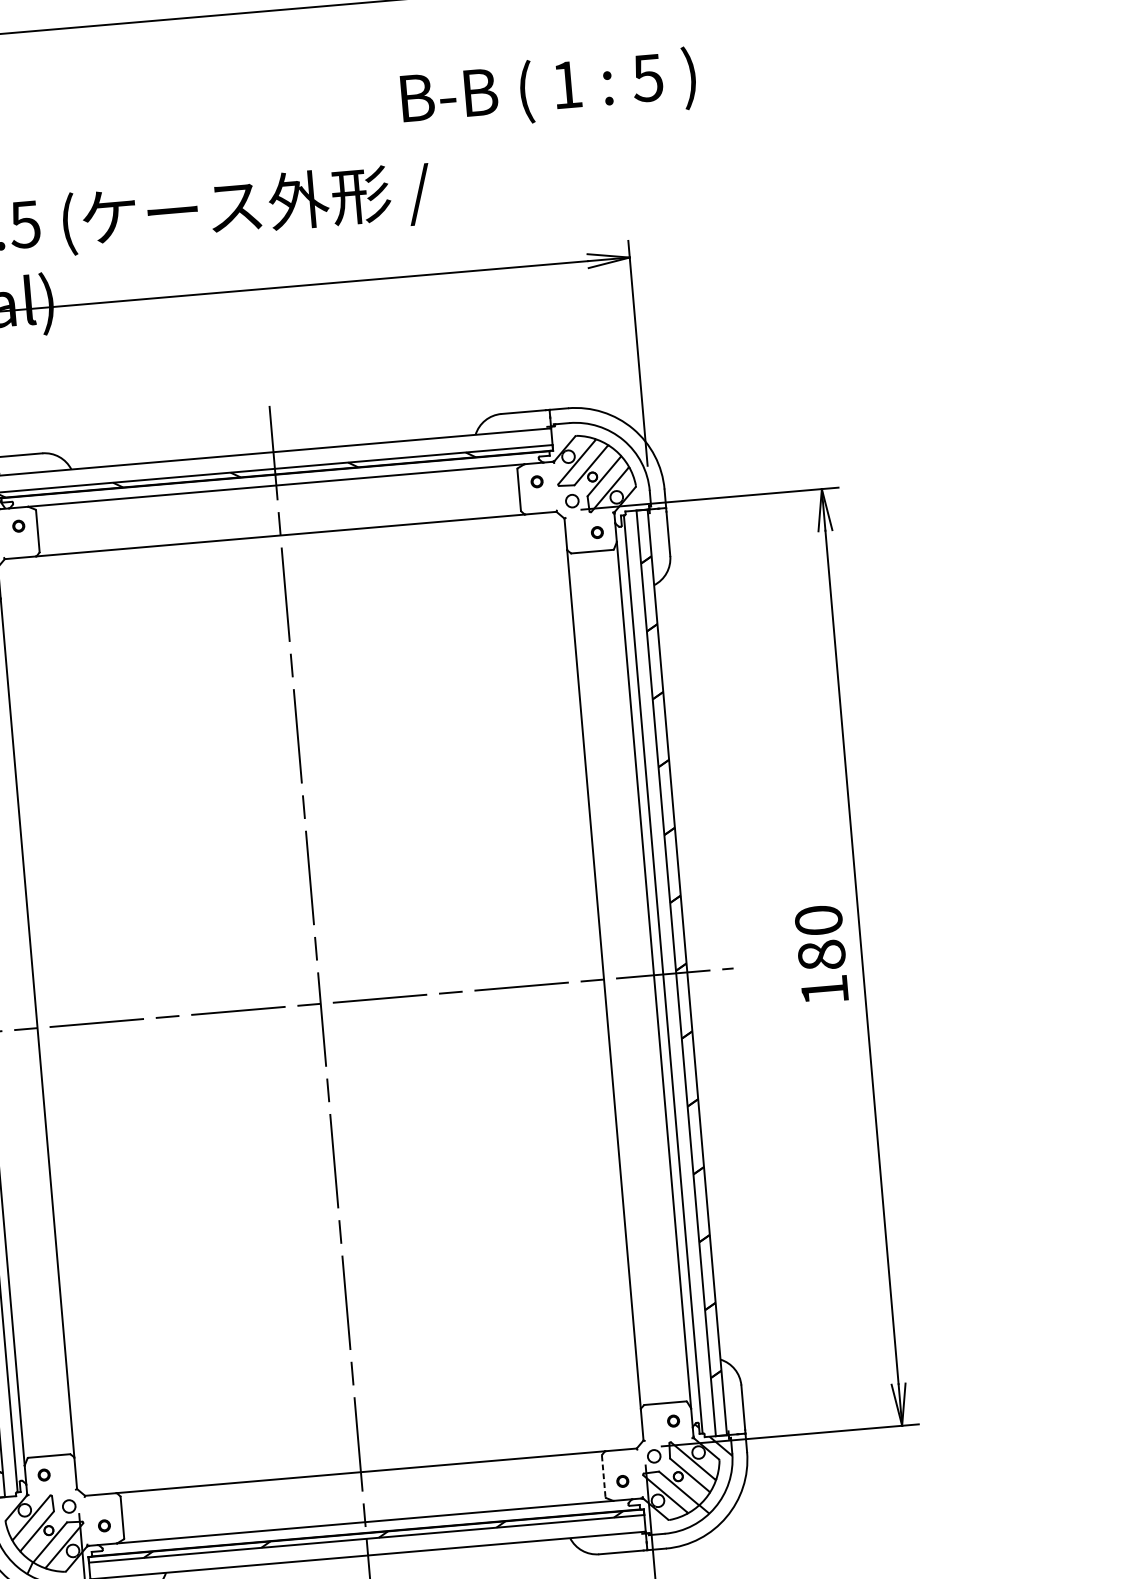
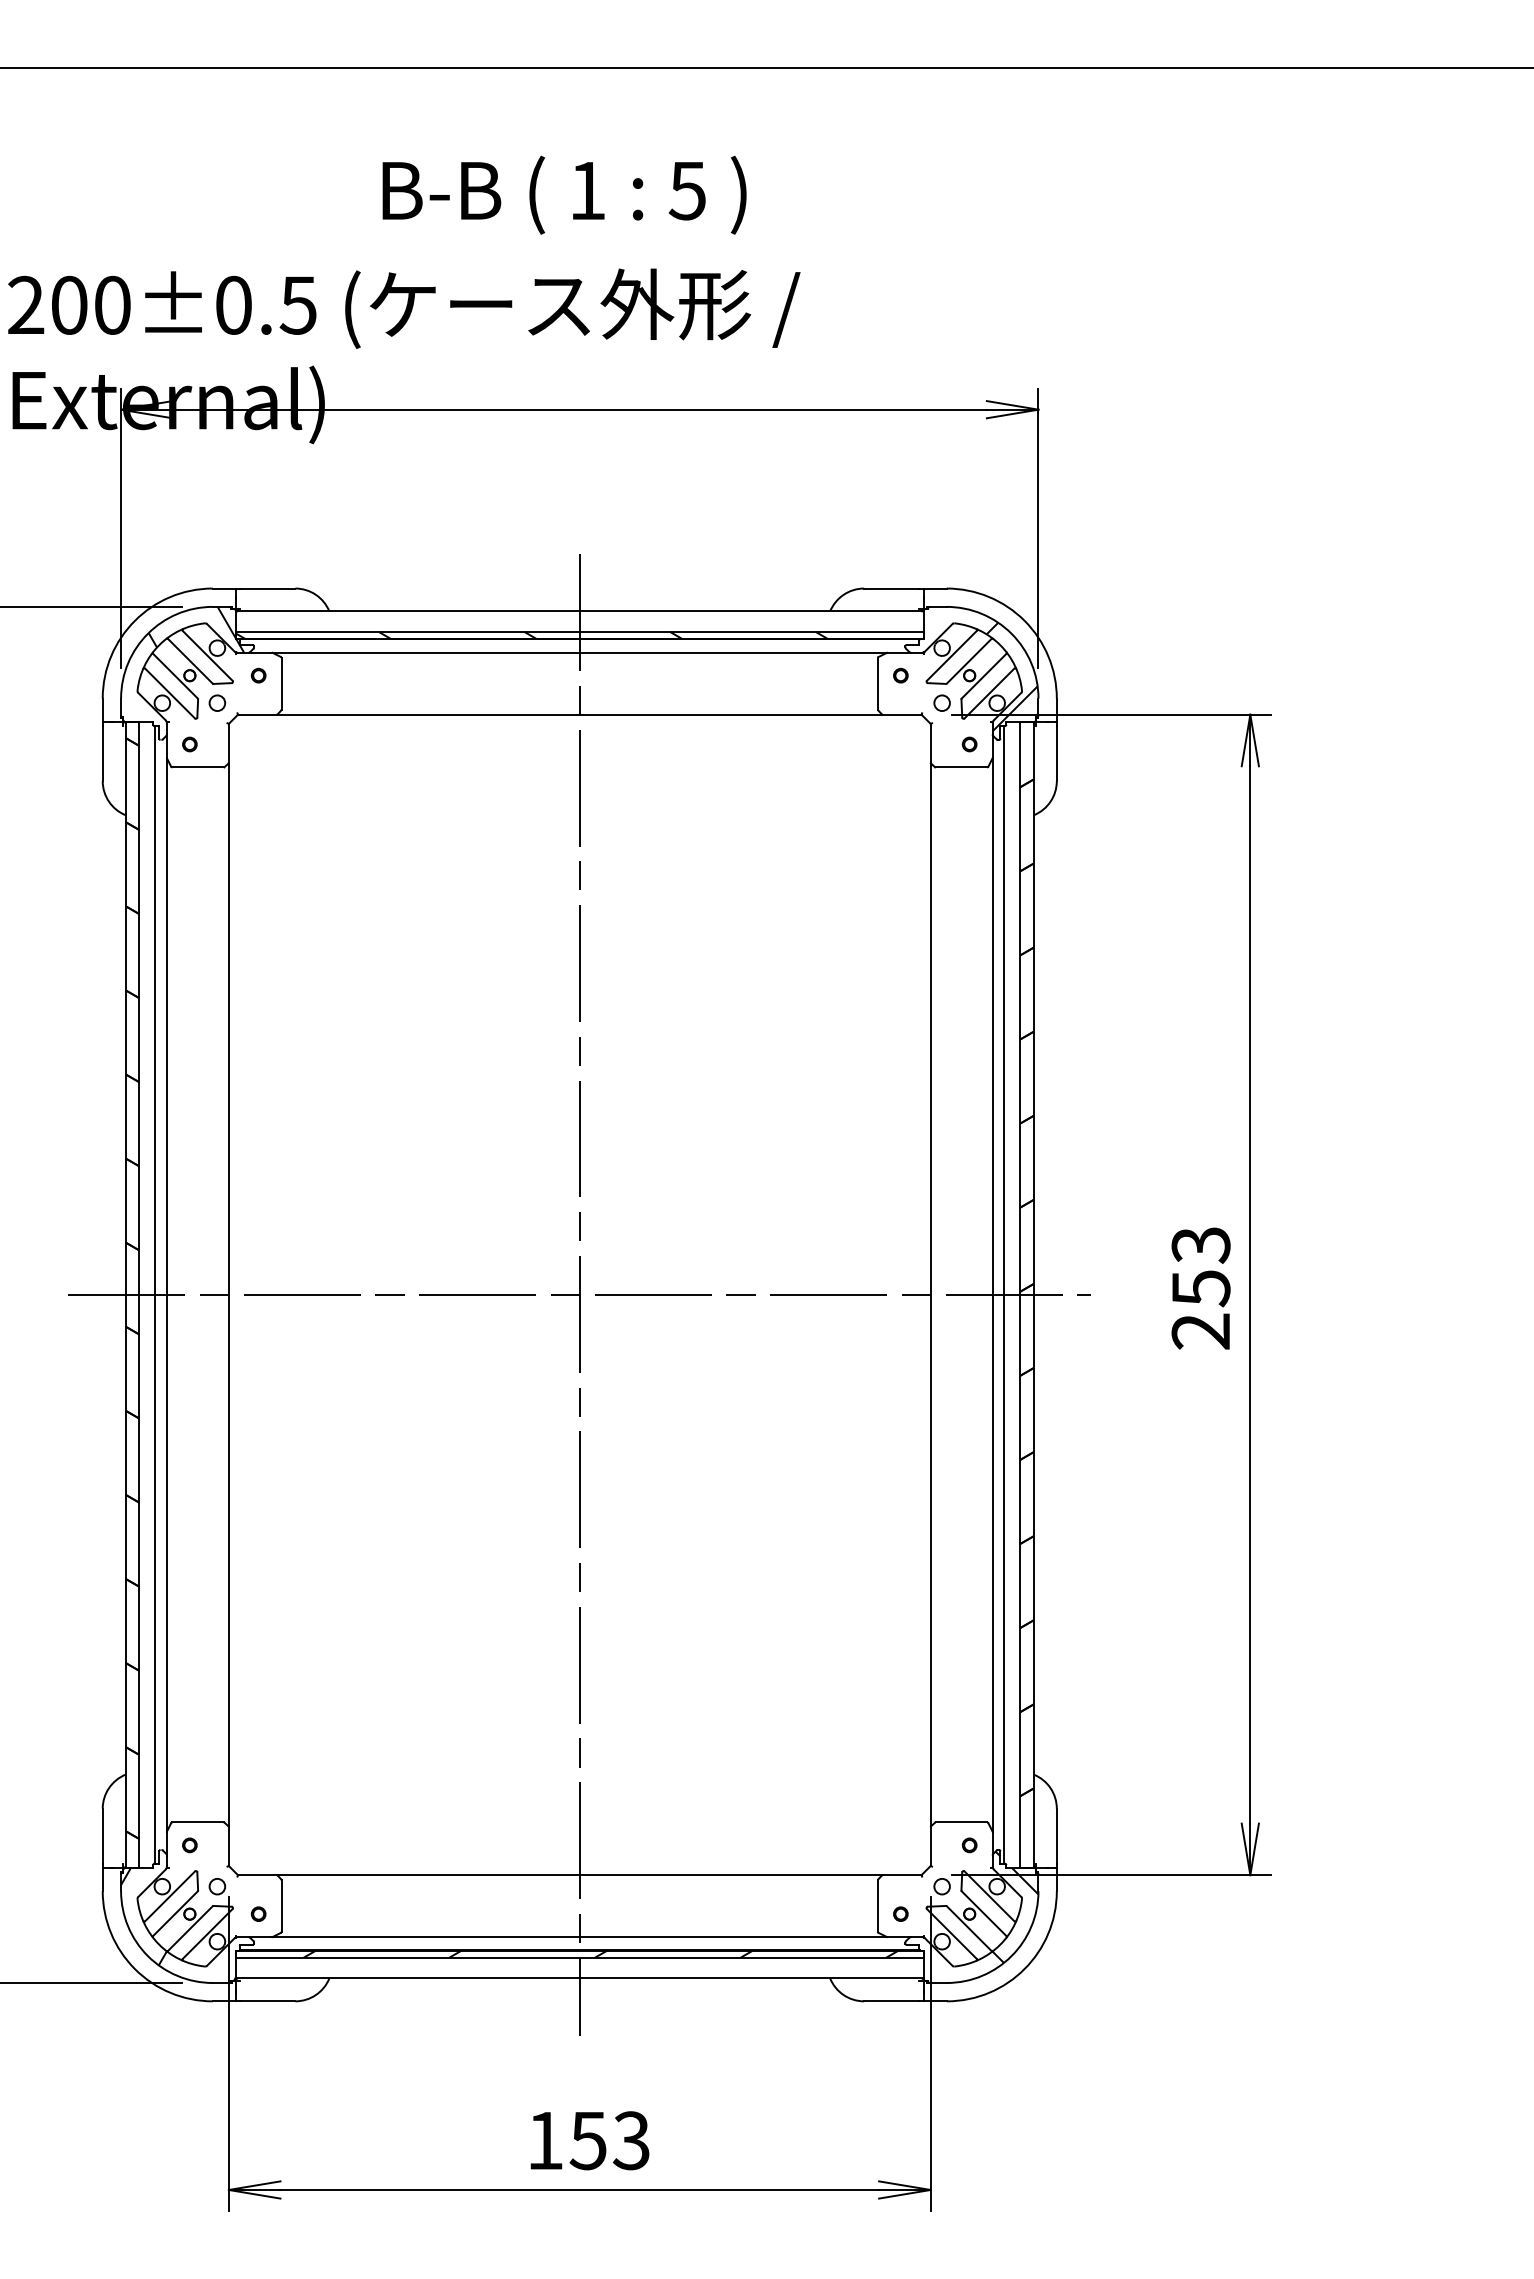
text: (548, 89) -> (564, 194), moved
hatch: (626, 474) -> (1011, 676), added
text: (821, 955) -> (1200, 1288), 180 -> 253
line: (603, 1476) -> (877, 1906), dashed -> solid

